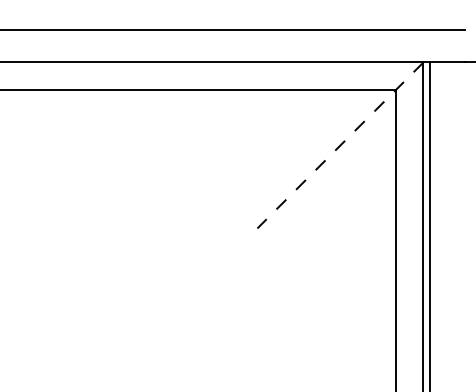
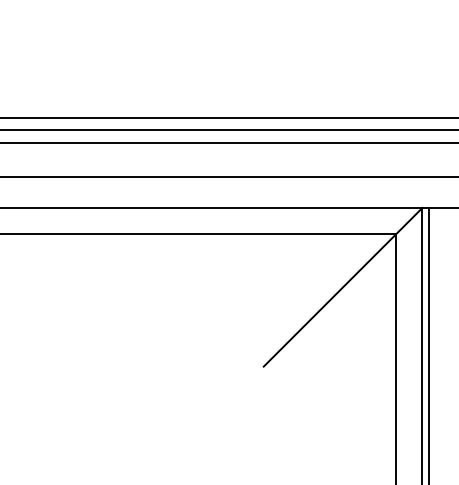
line: (339, 145) -> (342, 287), dashed -> solid

